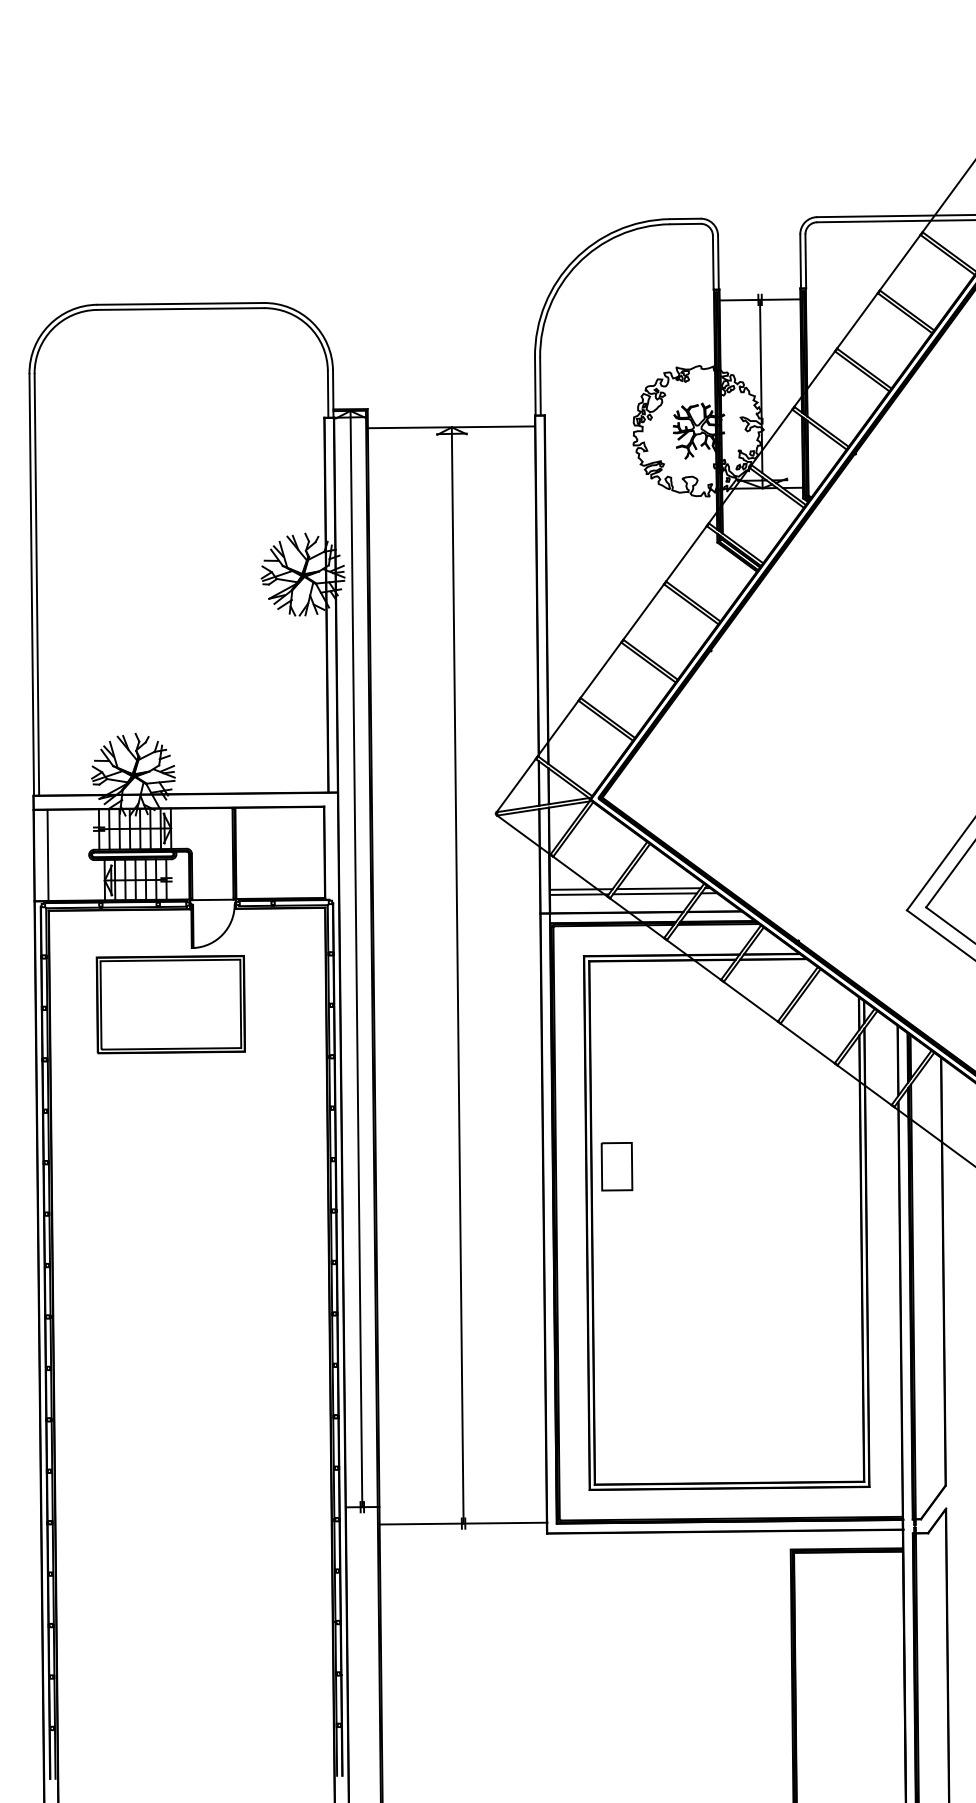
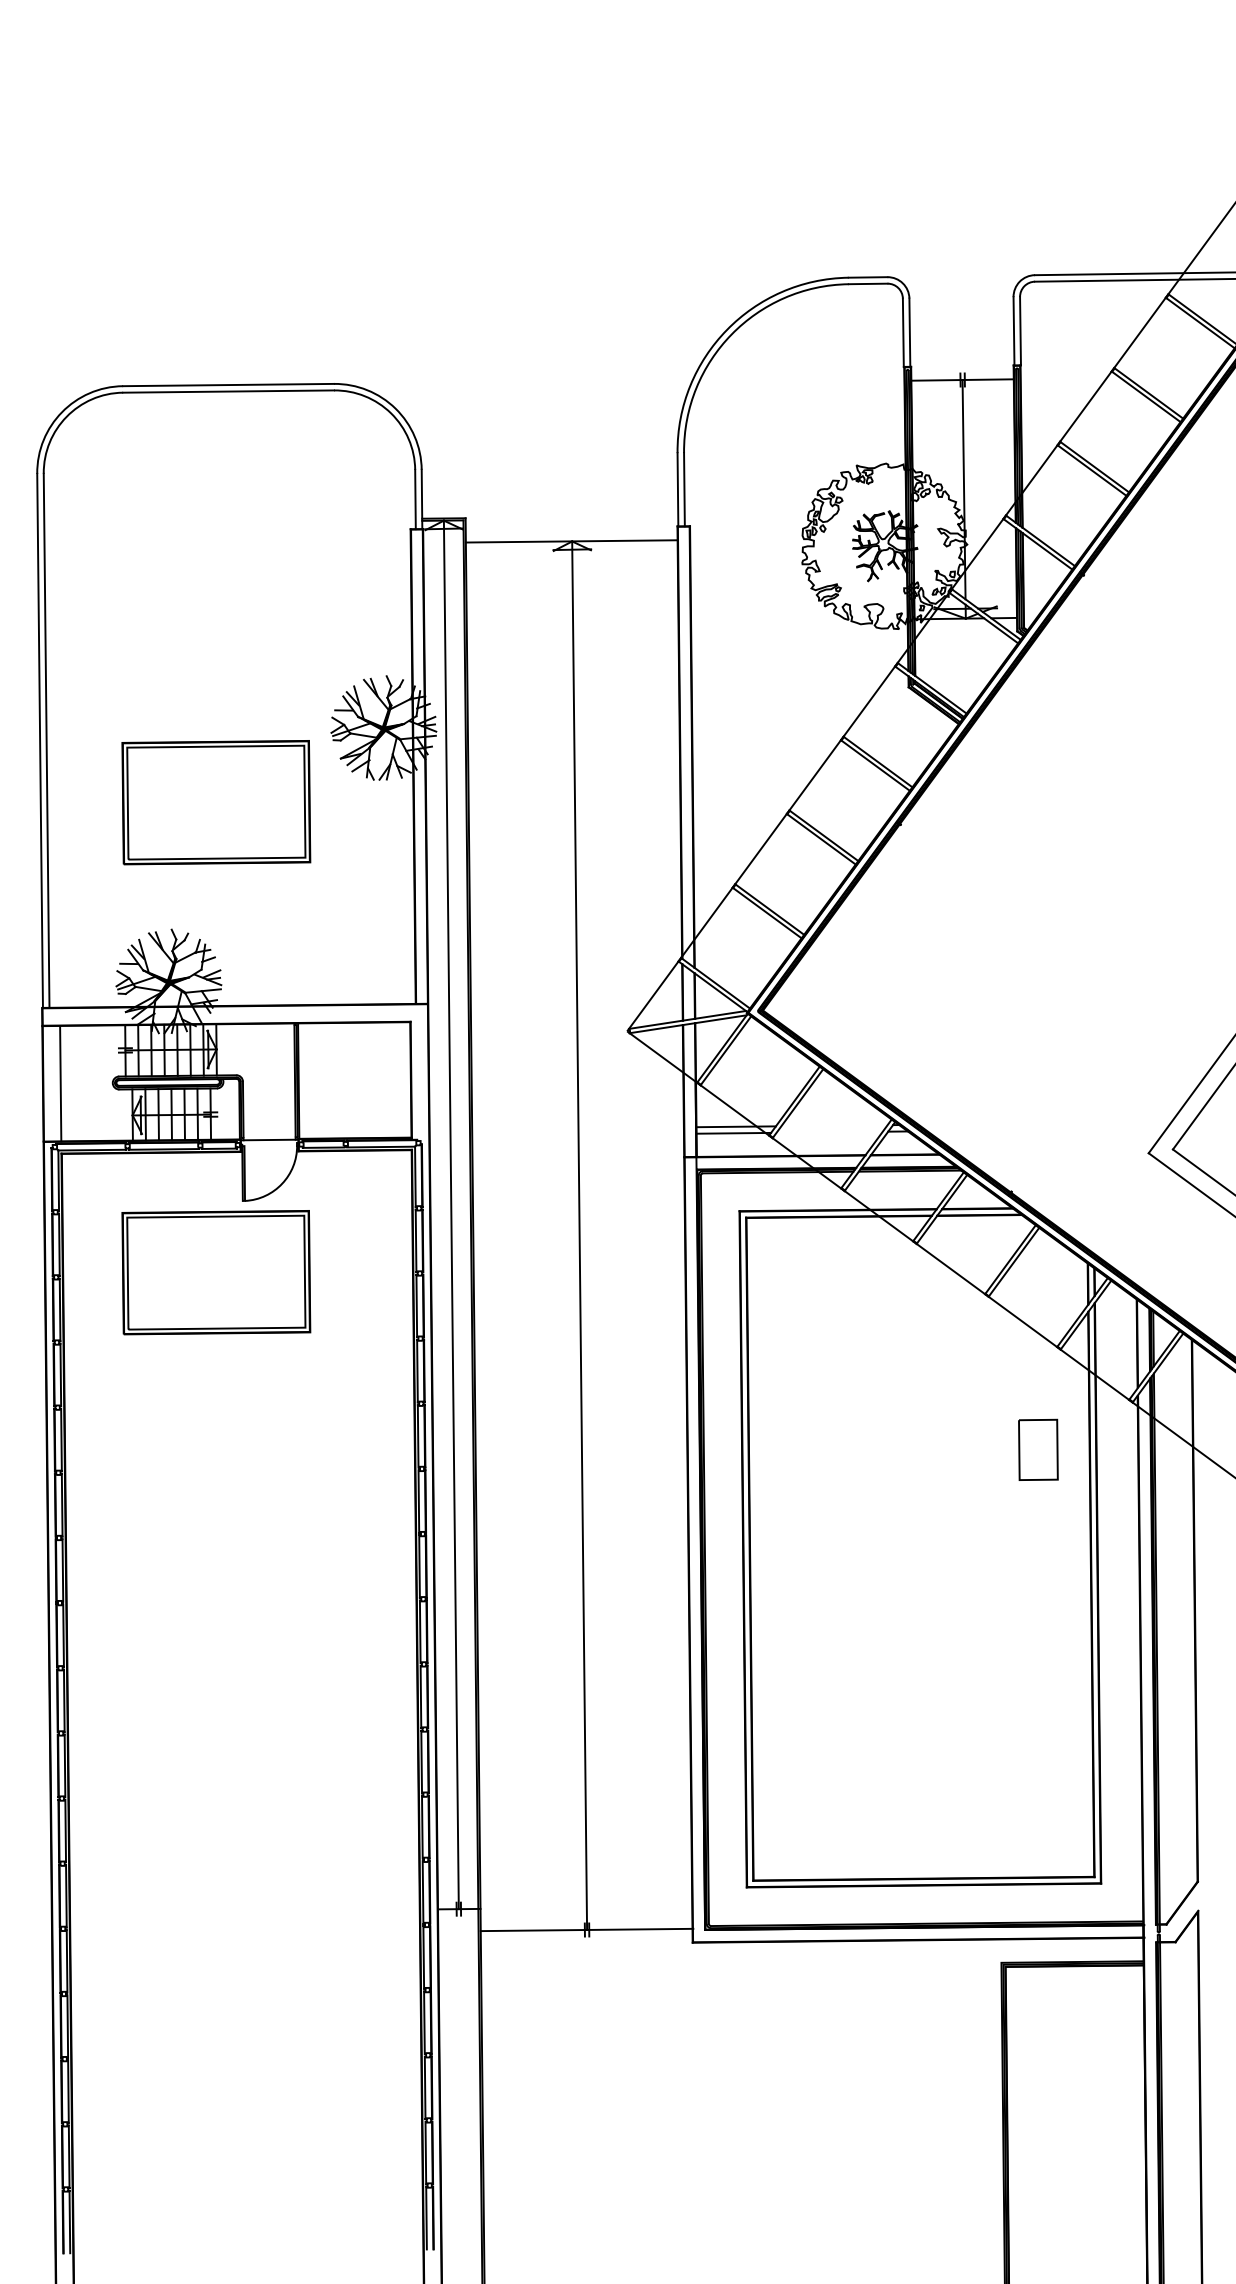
part: (171, 633) -> (216, 802), added
line: (658, 888) -> (834, 1125), removed
line: (654, 893) -> (829, 1131), removed
part: (617, 1166) -> (1038, 1449), moved

